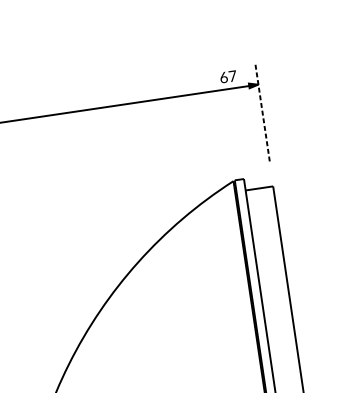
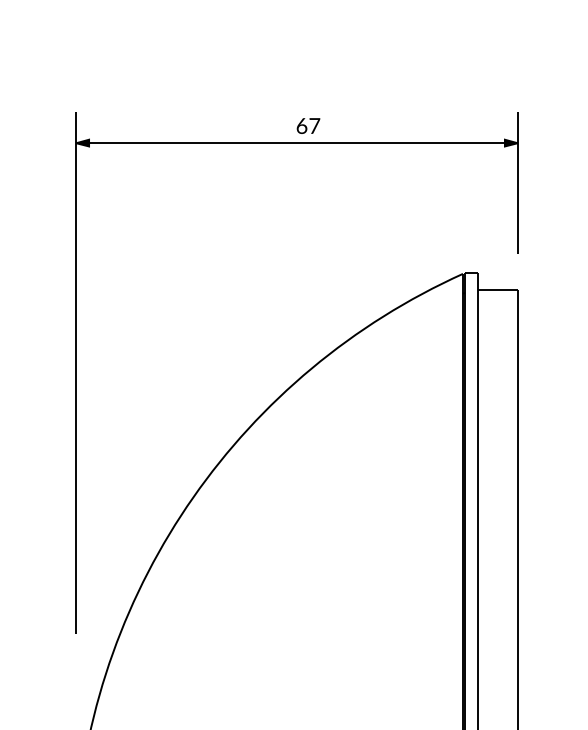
part: (228, 76) -> (308, 125), moved
line: (262, 111) -> (518, 182), dashed -> solid

